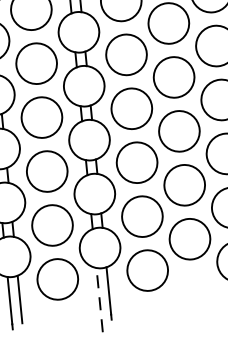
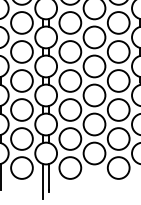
line: (100, 298) -> (43, 180), dashed -> solid

